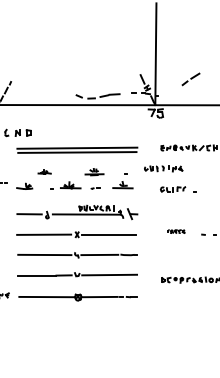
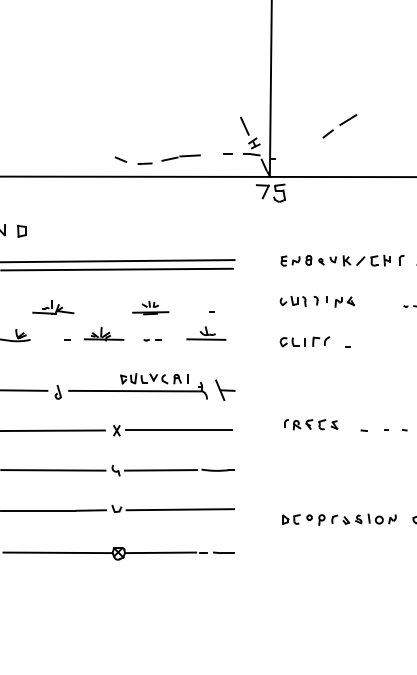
part: (163, 168) -> (317, 300), moved
part: (44, 171) -> (52, 306), size x1.67
part: (176, 231) -> (311, 424), size x1.67

